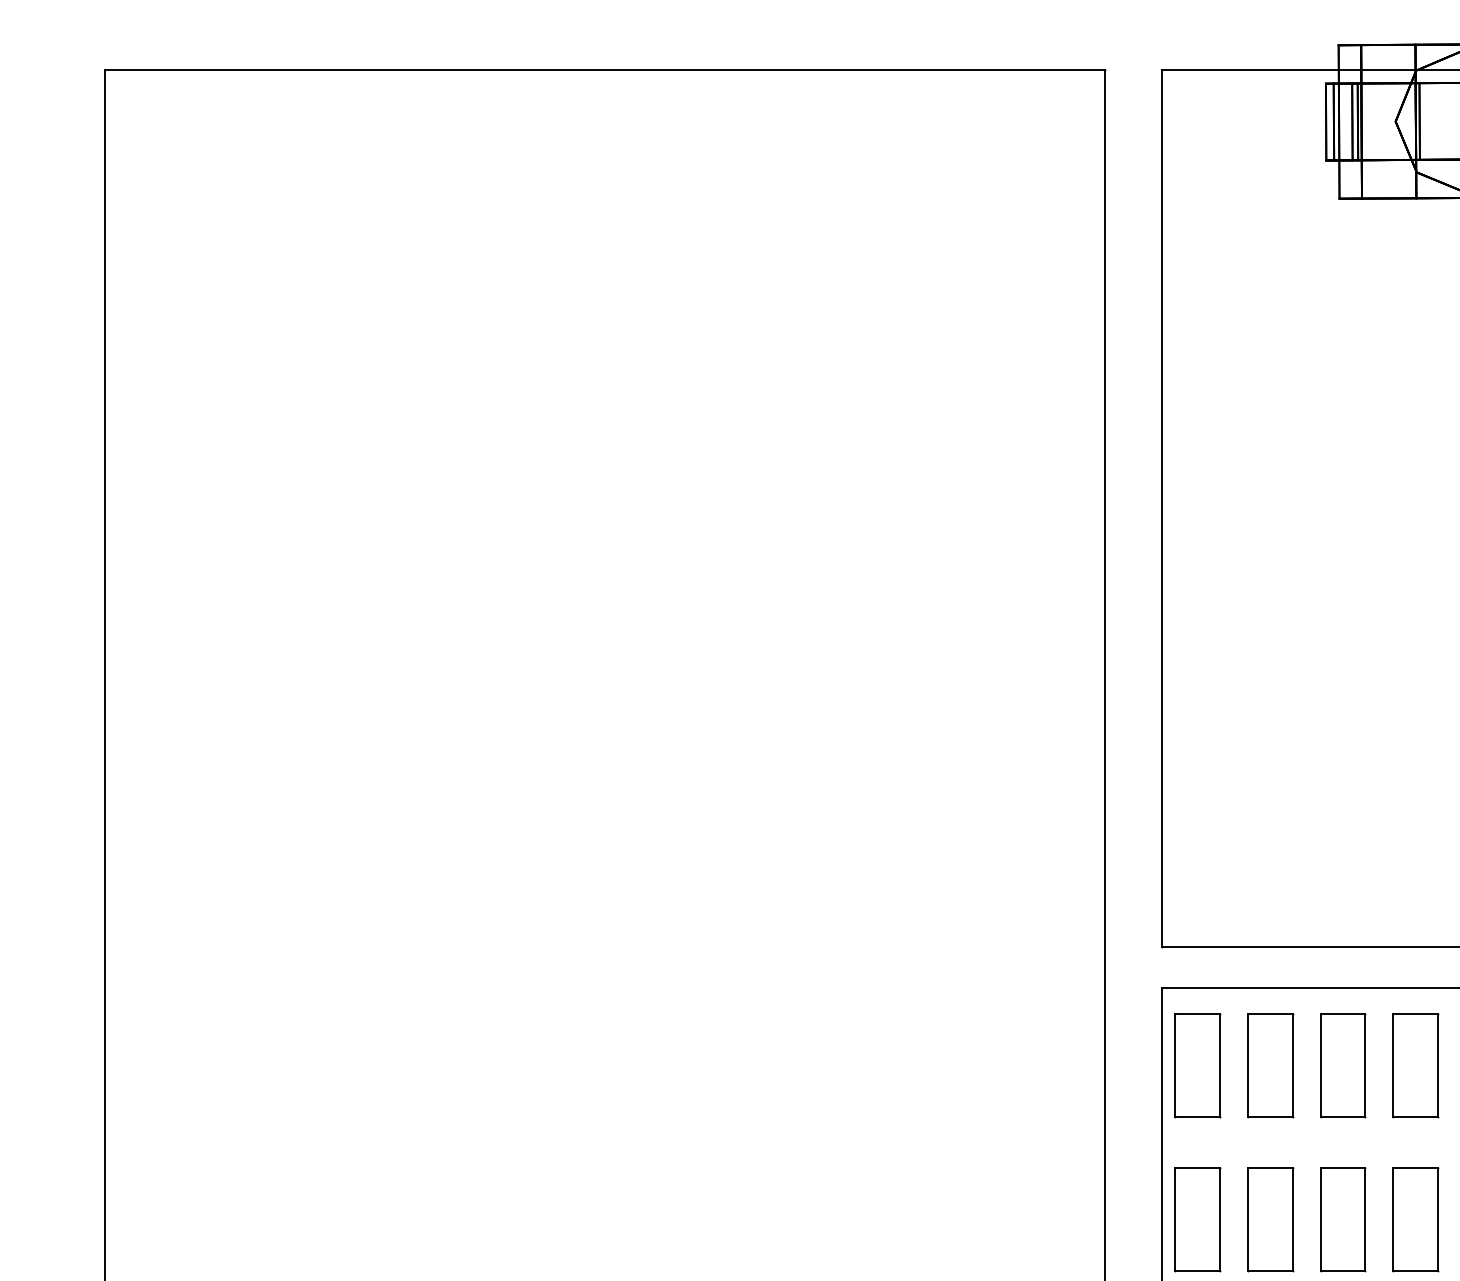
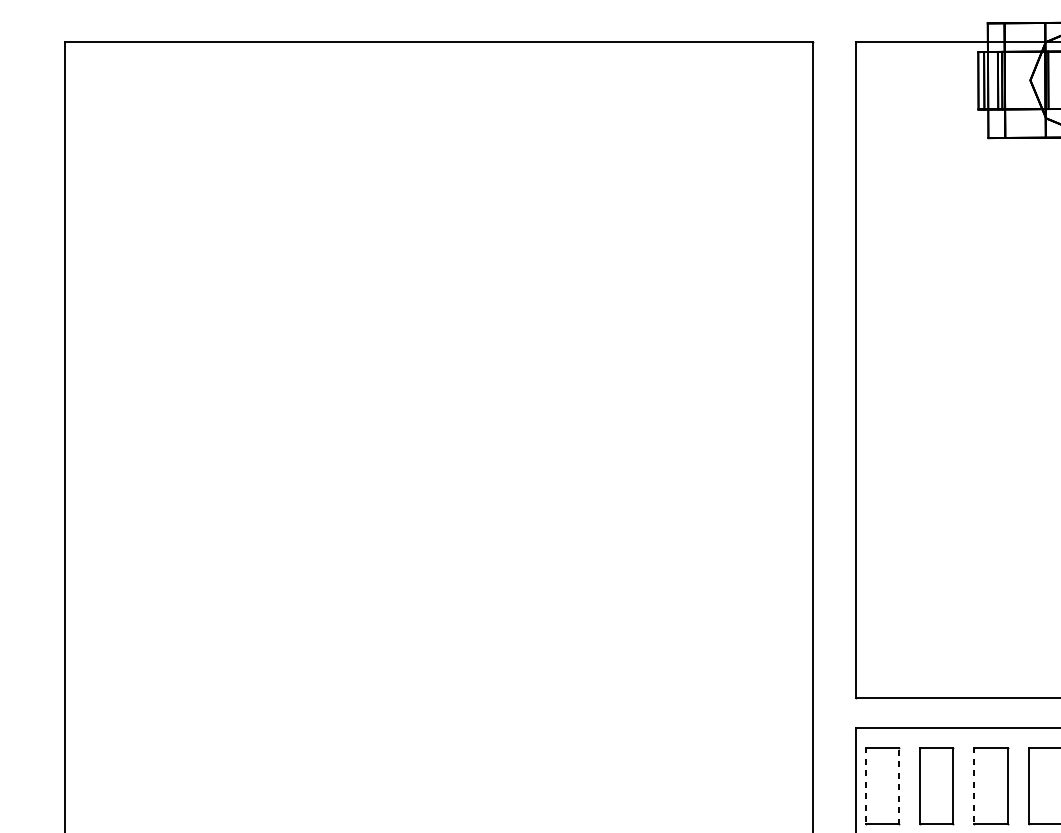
line: (1220, 1064) -> (899, 785), solid -> dashed
line: (1175, 1065) -> (865, 786), solid -> dashed
line: (1320, 1065) -> (974, 786), solid -> dashed

